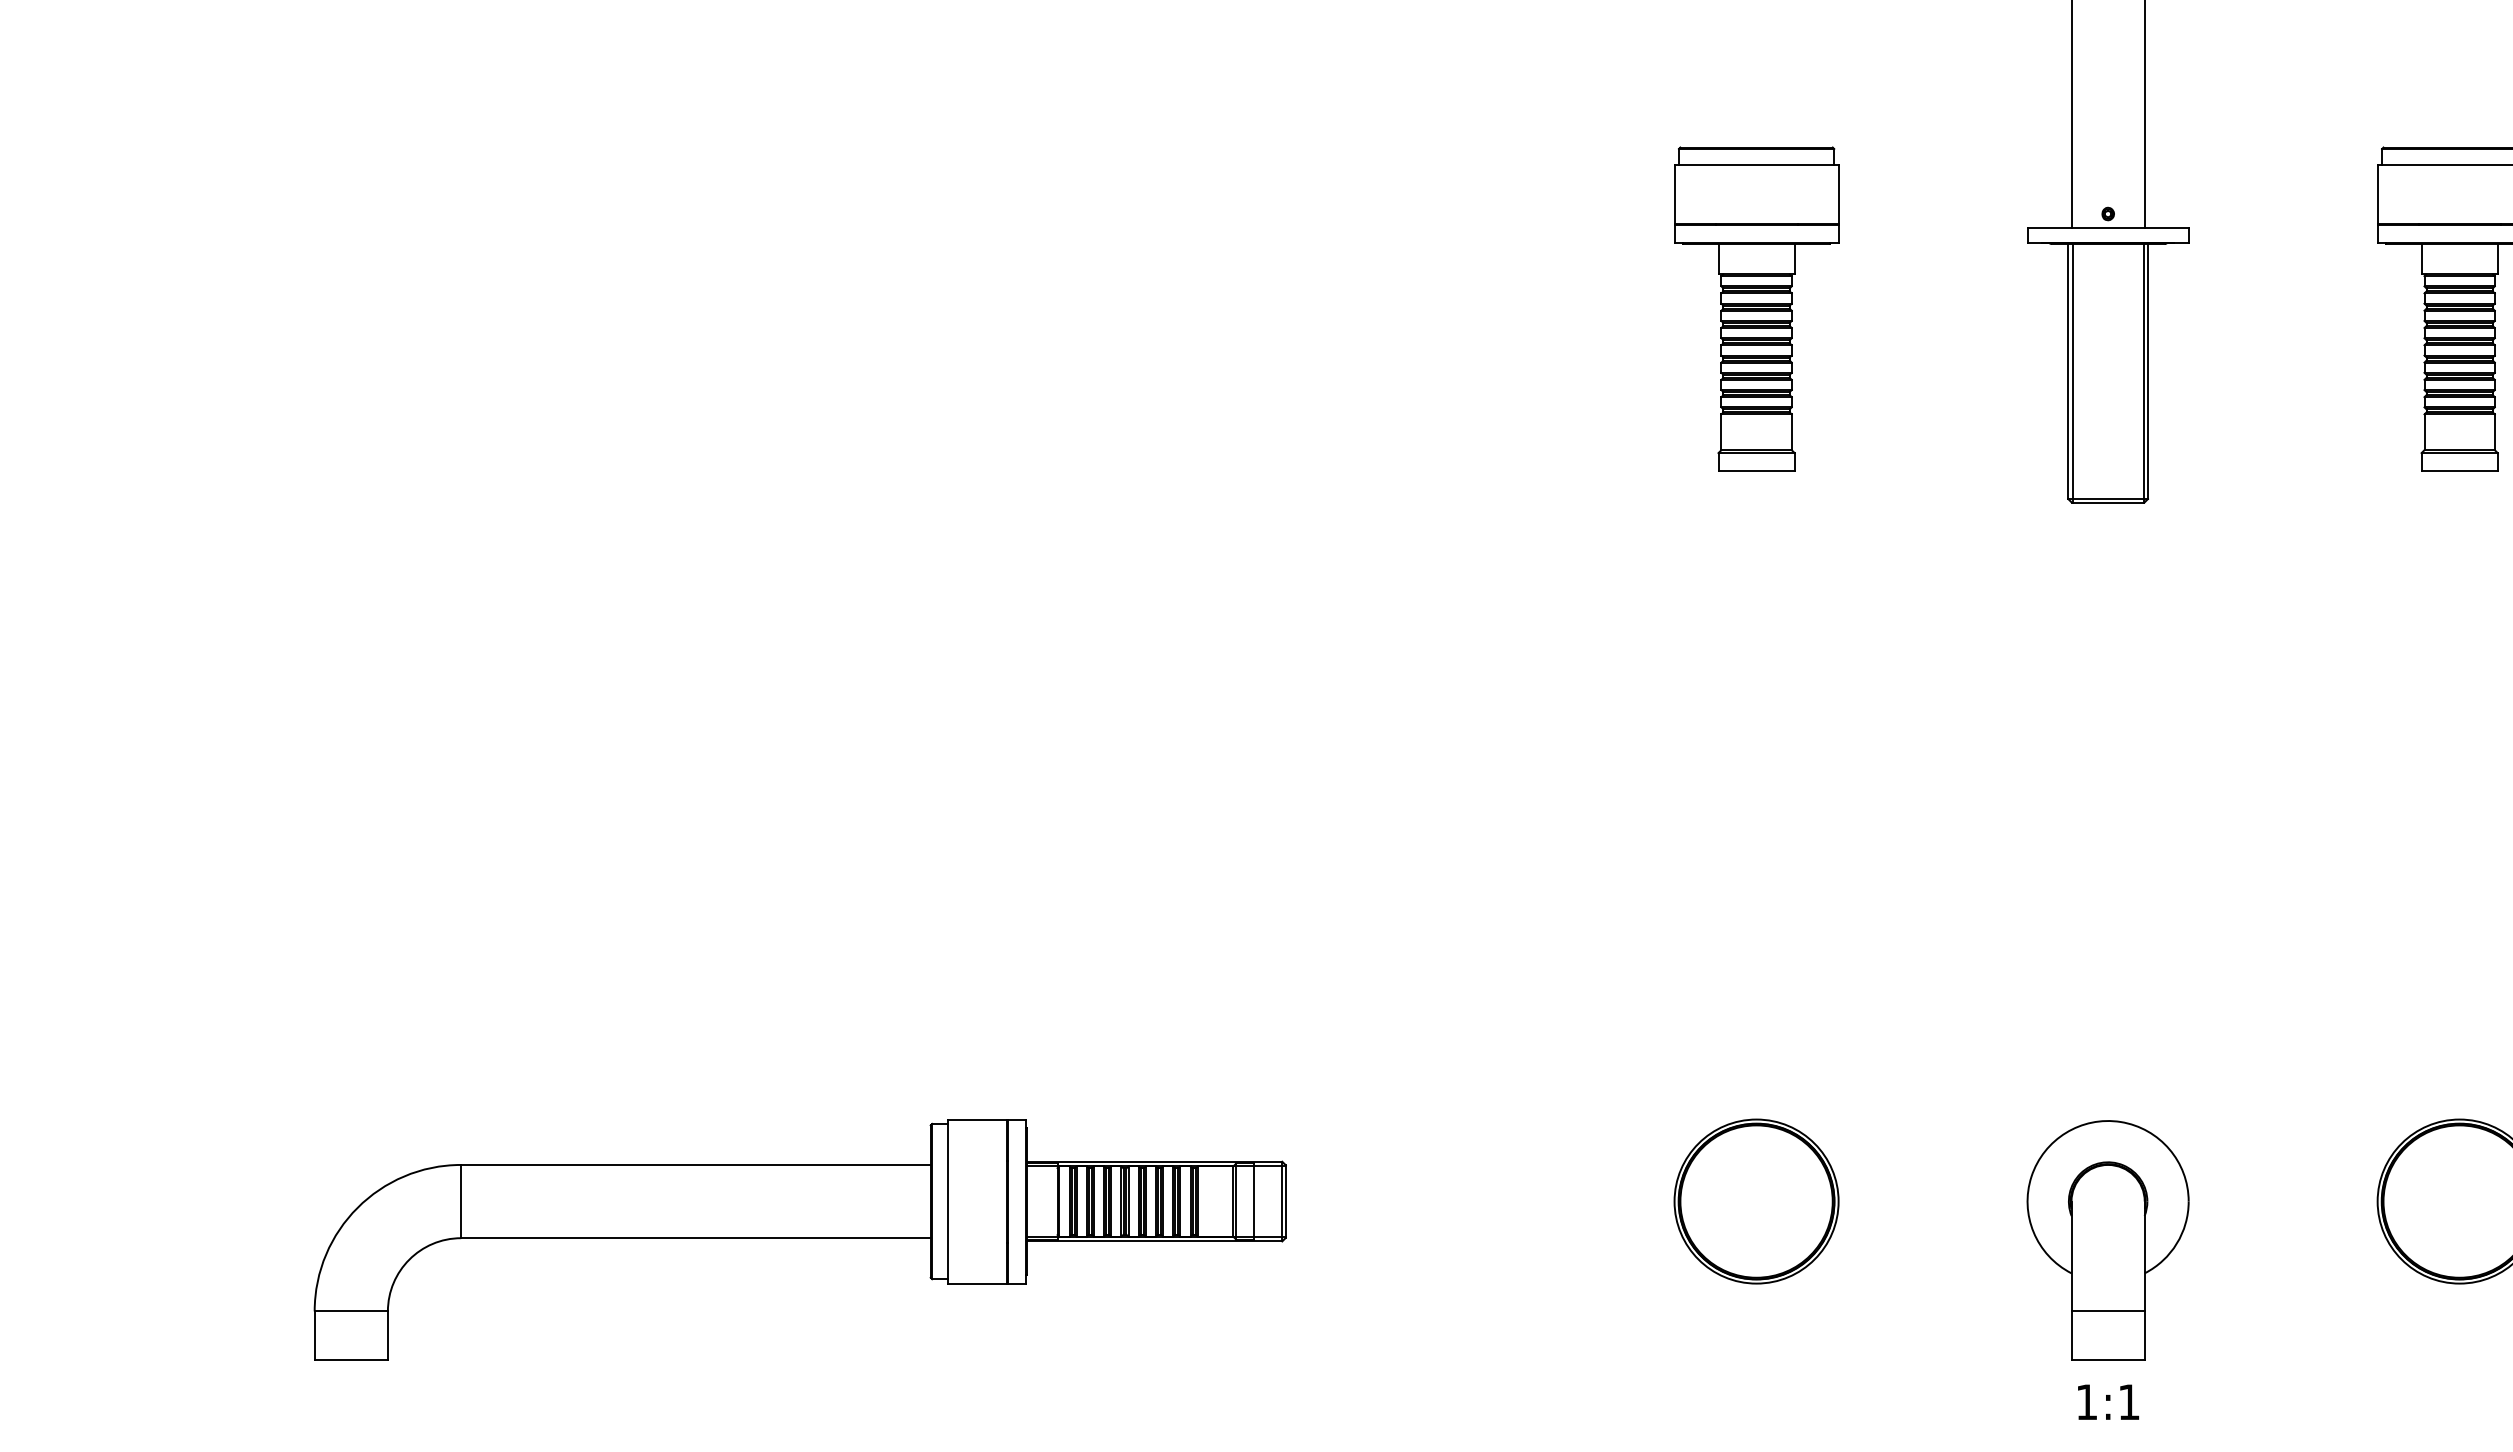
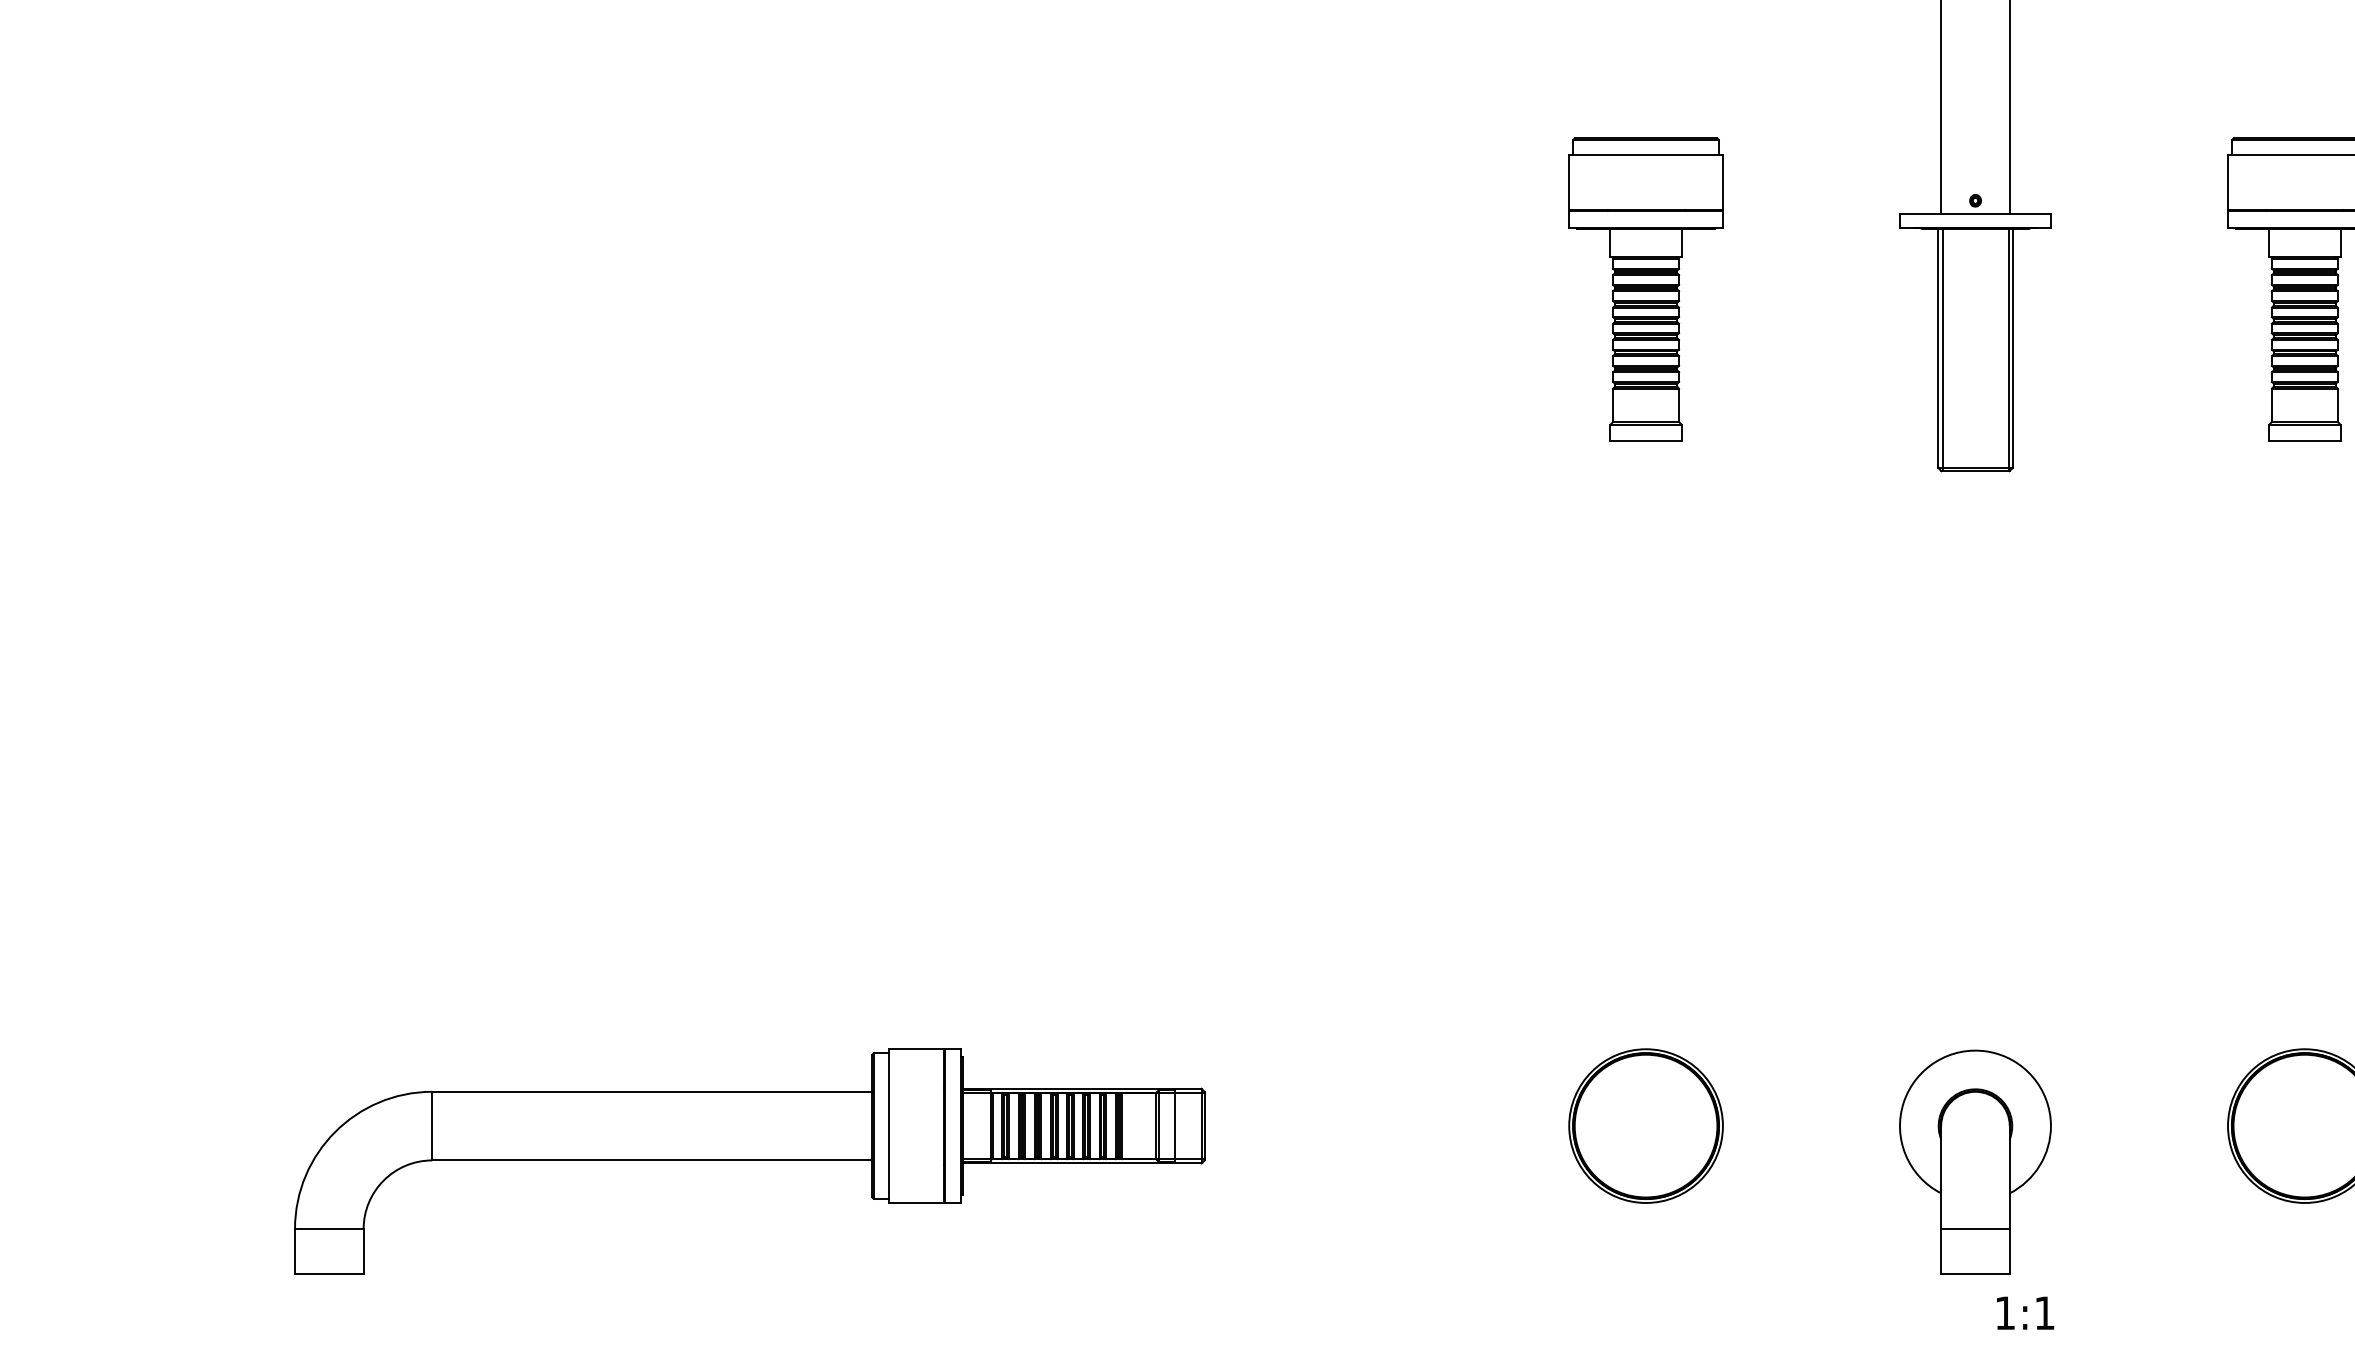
text: (2108, 1401) -> (2025, 1312), moved

